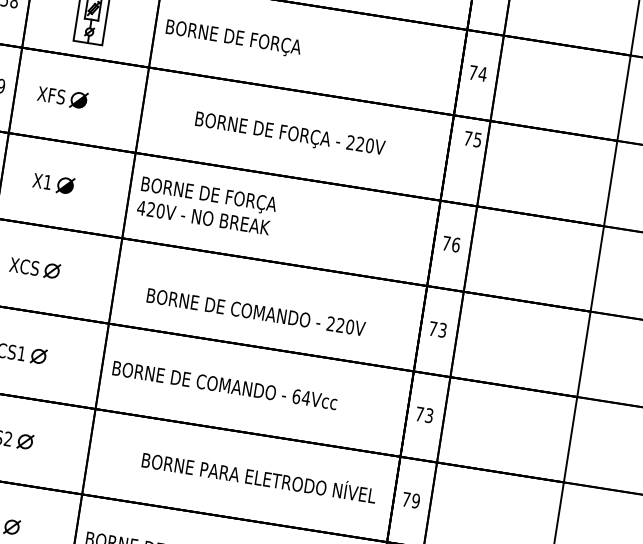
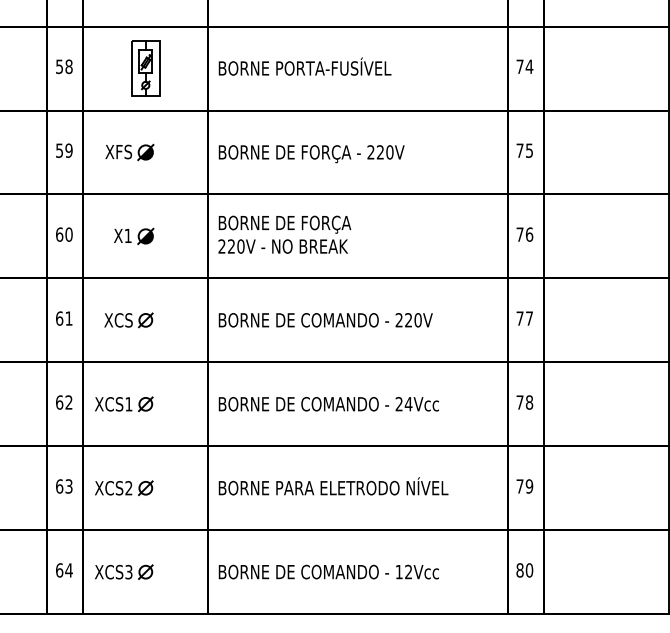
text: (284, 44) -> (334, 68), BORNE DE FORÇA -> BORNE PORTA-FUSÍVEL
text: (289, 135) -> (311, 154), moved
text: (472, 139) -> (524, 150), moved
text: (140, 207) -> (221, 246), 420V -> 220V
text: (255, 312) -> (325, 320), moved
text: (442, 330) -> (529, 318), 73 -> 77
text: (295, 396) -> (398, 404), 64Vcc -> 24Vcc
text: (429, 415) -> (529, 402), 73 -> 78
text: (259, 476) -> (333, 486), moved

